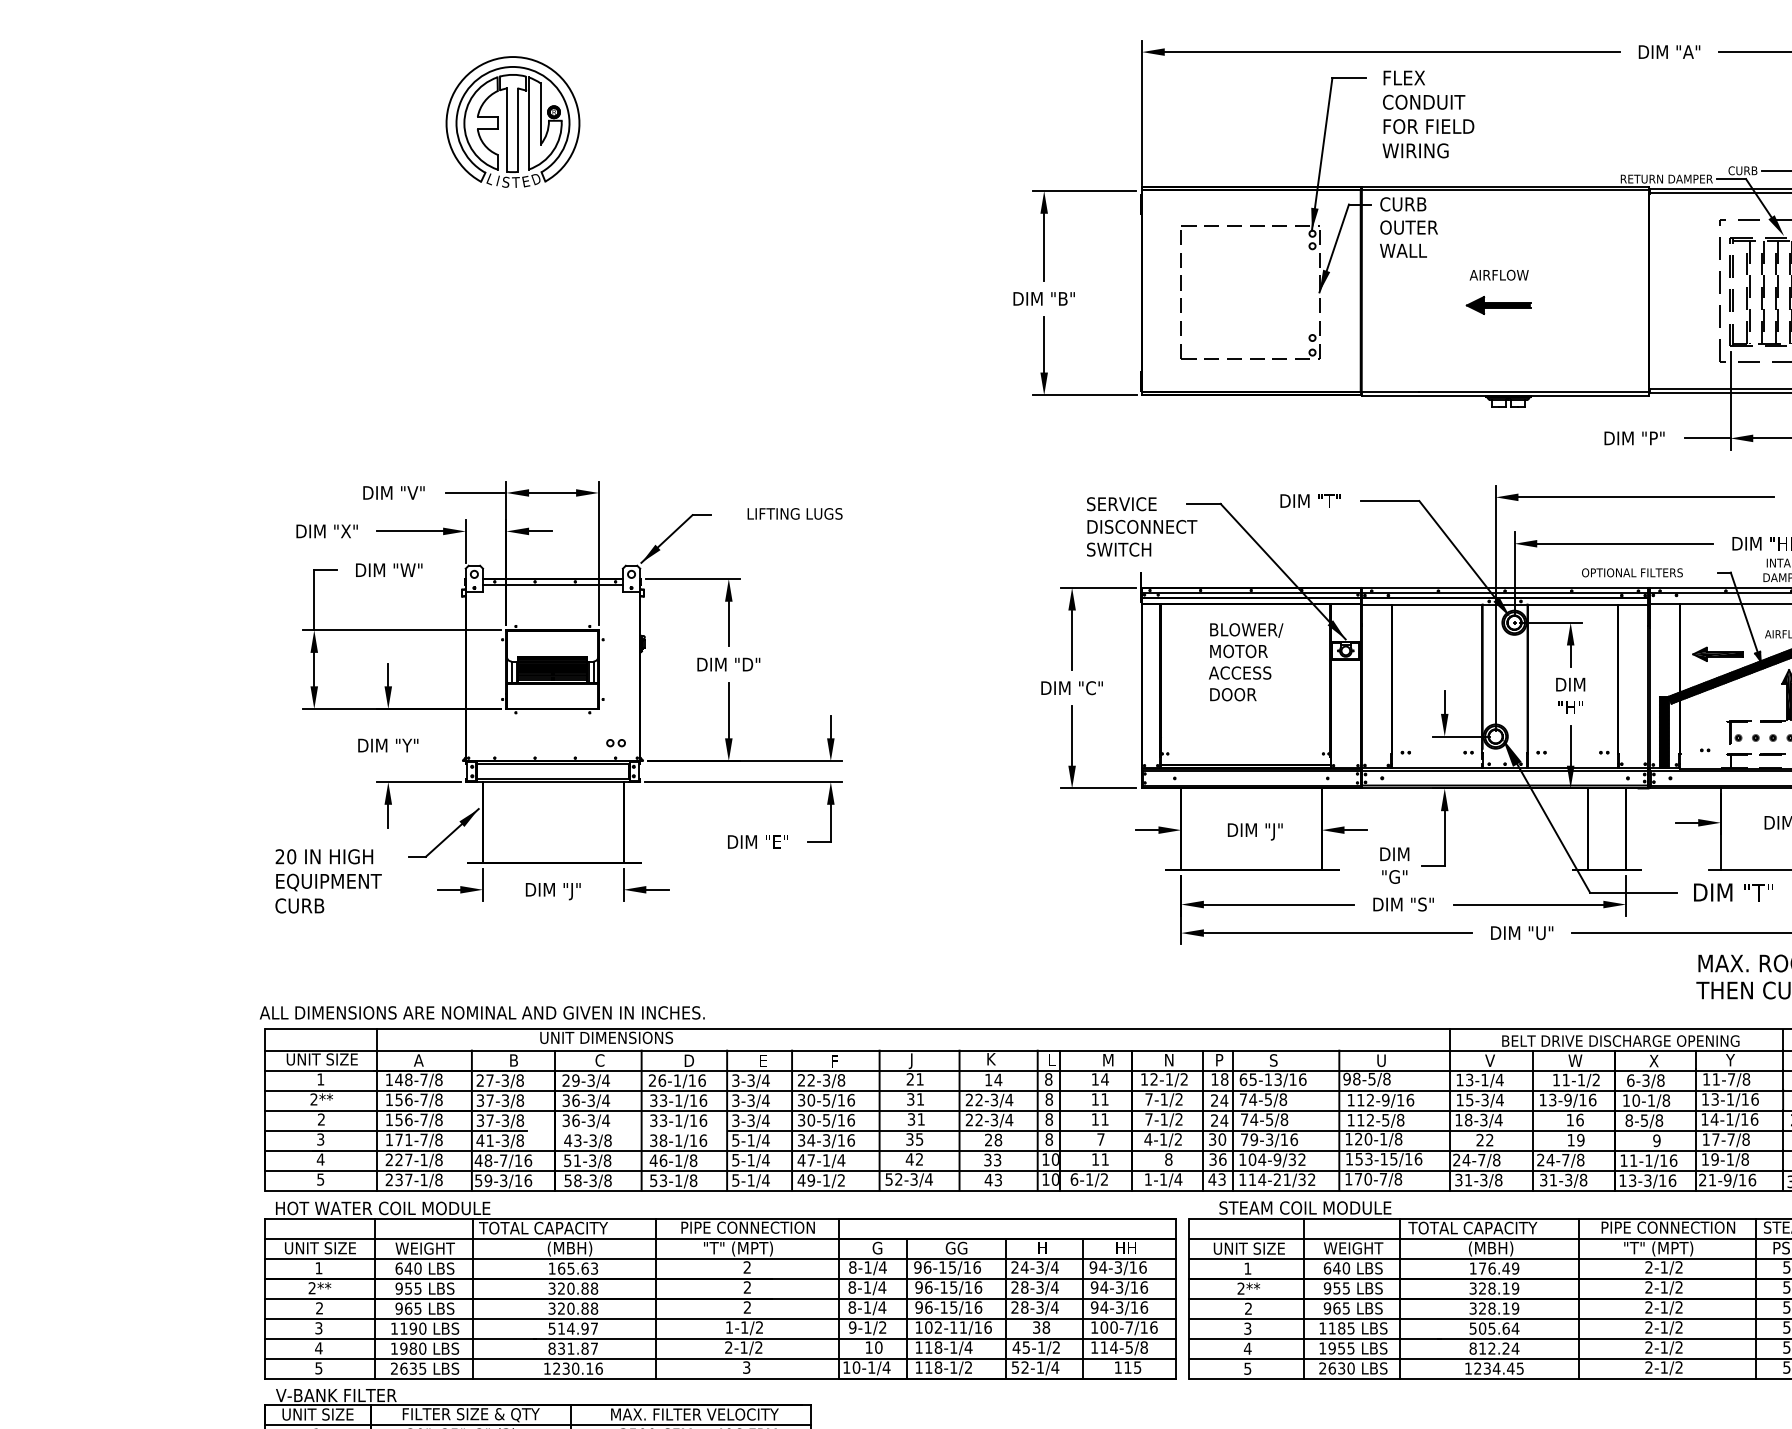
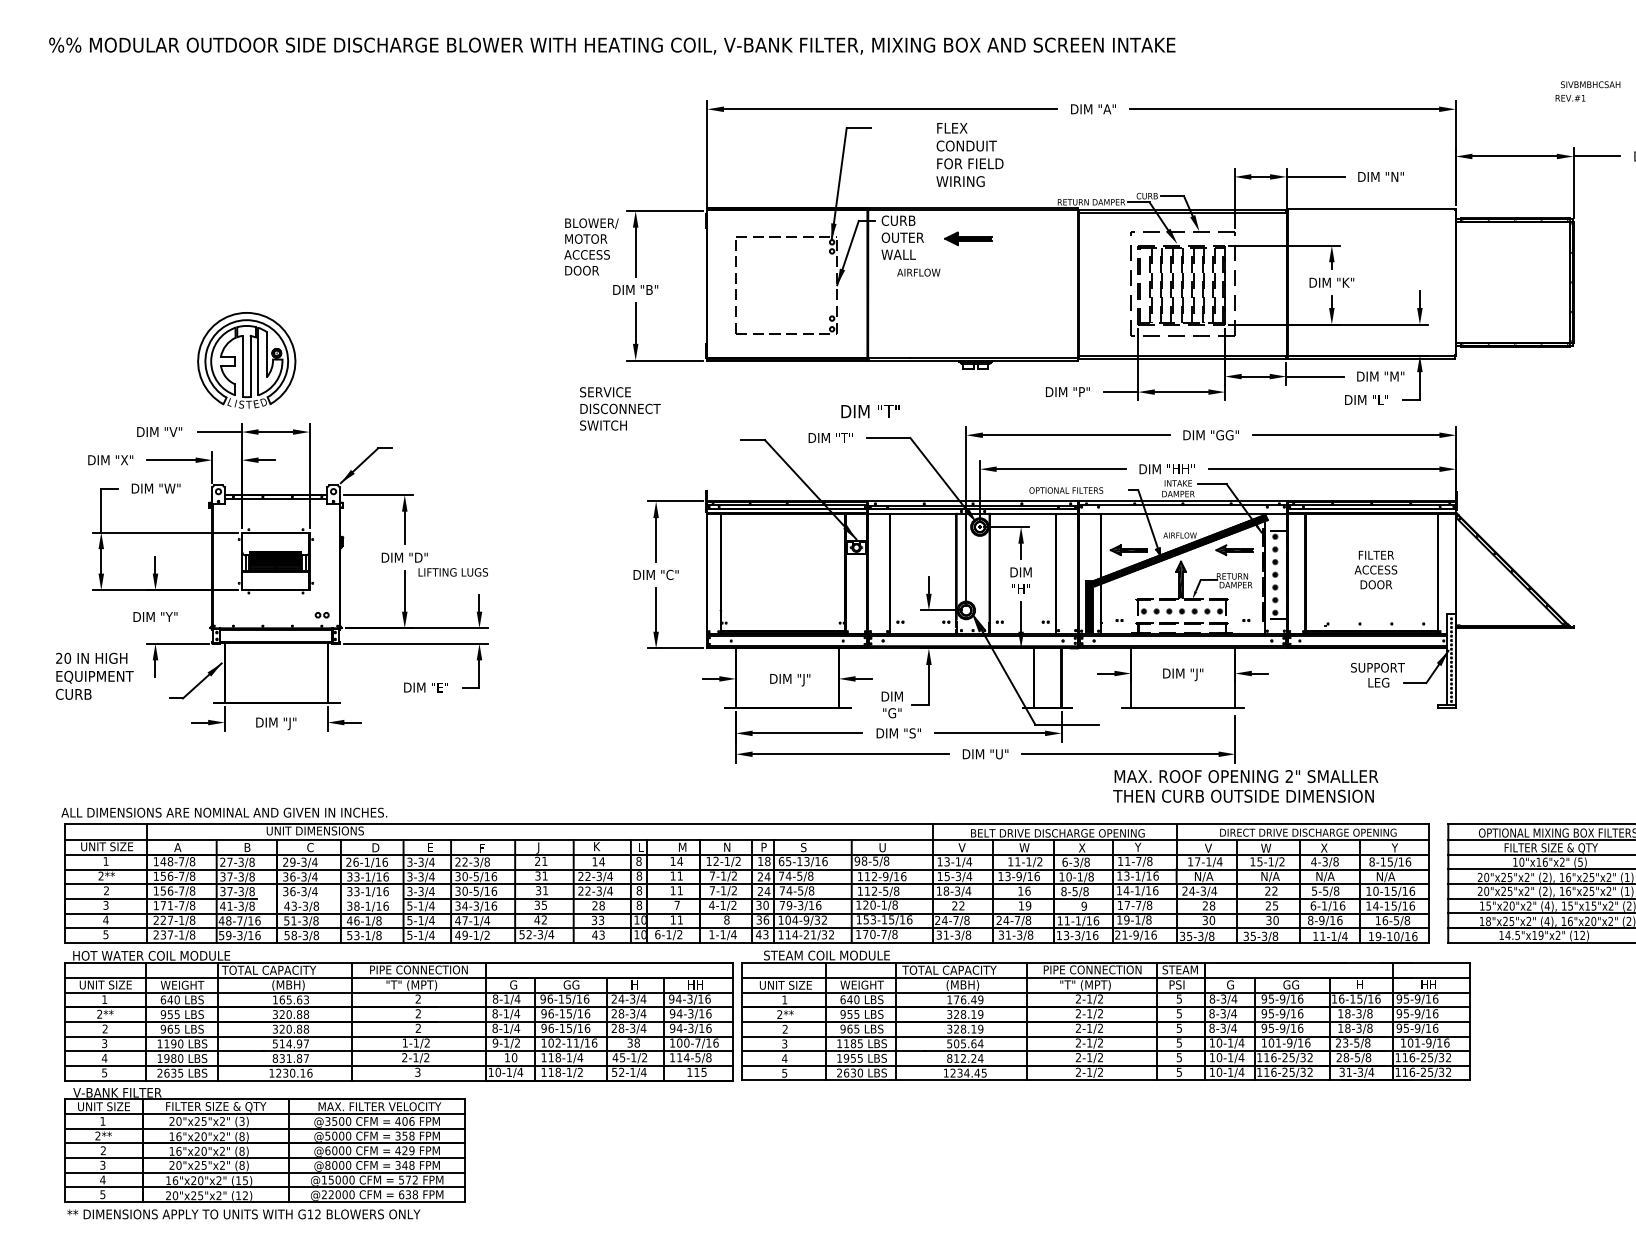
text: (1427, 113) -> (969, 154), moved
part: (512, 122) -> (246, 360), moved
text: (1498, 275) -> (918, 272), moved
part: (1498, 305) -> (968, 238), moved
text: (793, 514) -> (452, 572), moved
text: (1142, 526) -> (620, 408), moved
text: (1246, 661) -> (591, 246), moved
text: (328, 880) -> (94, 675), moved
text: (1733, 892) -> (870, 411), moved

